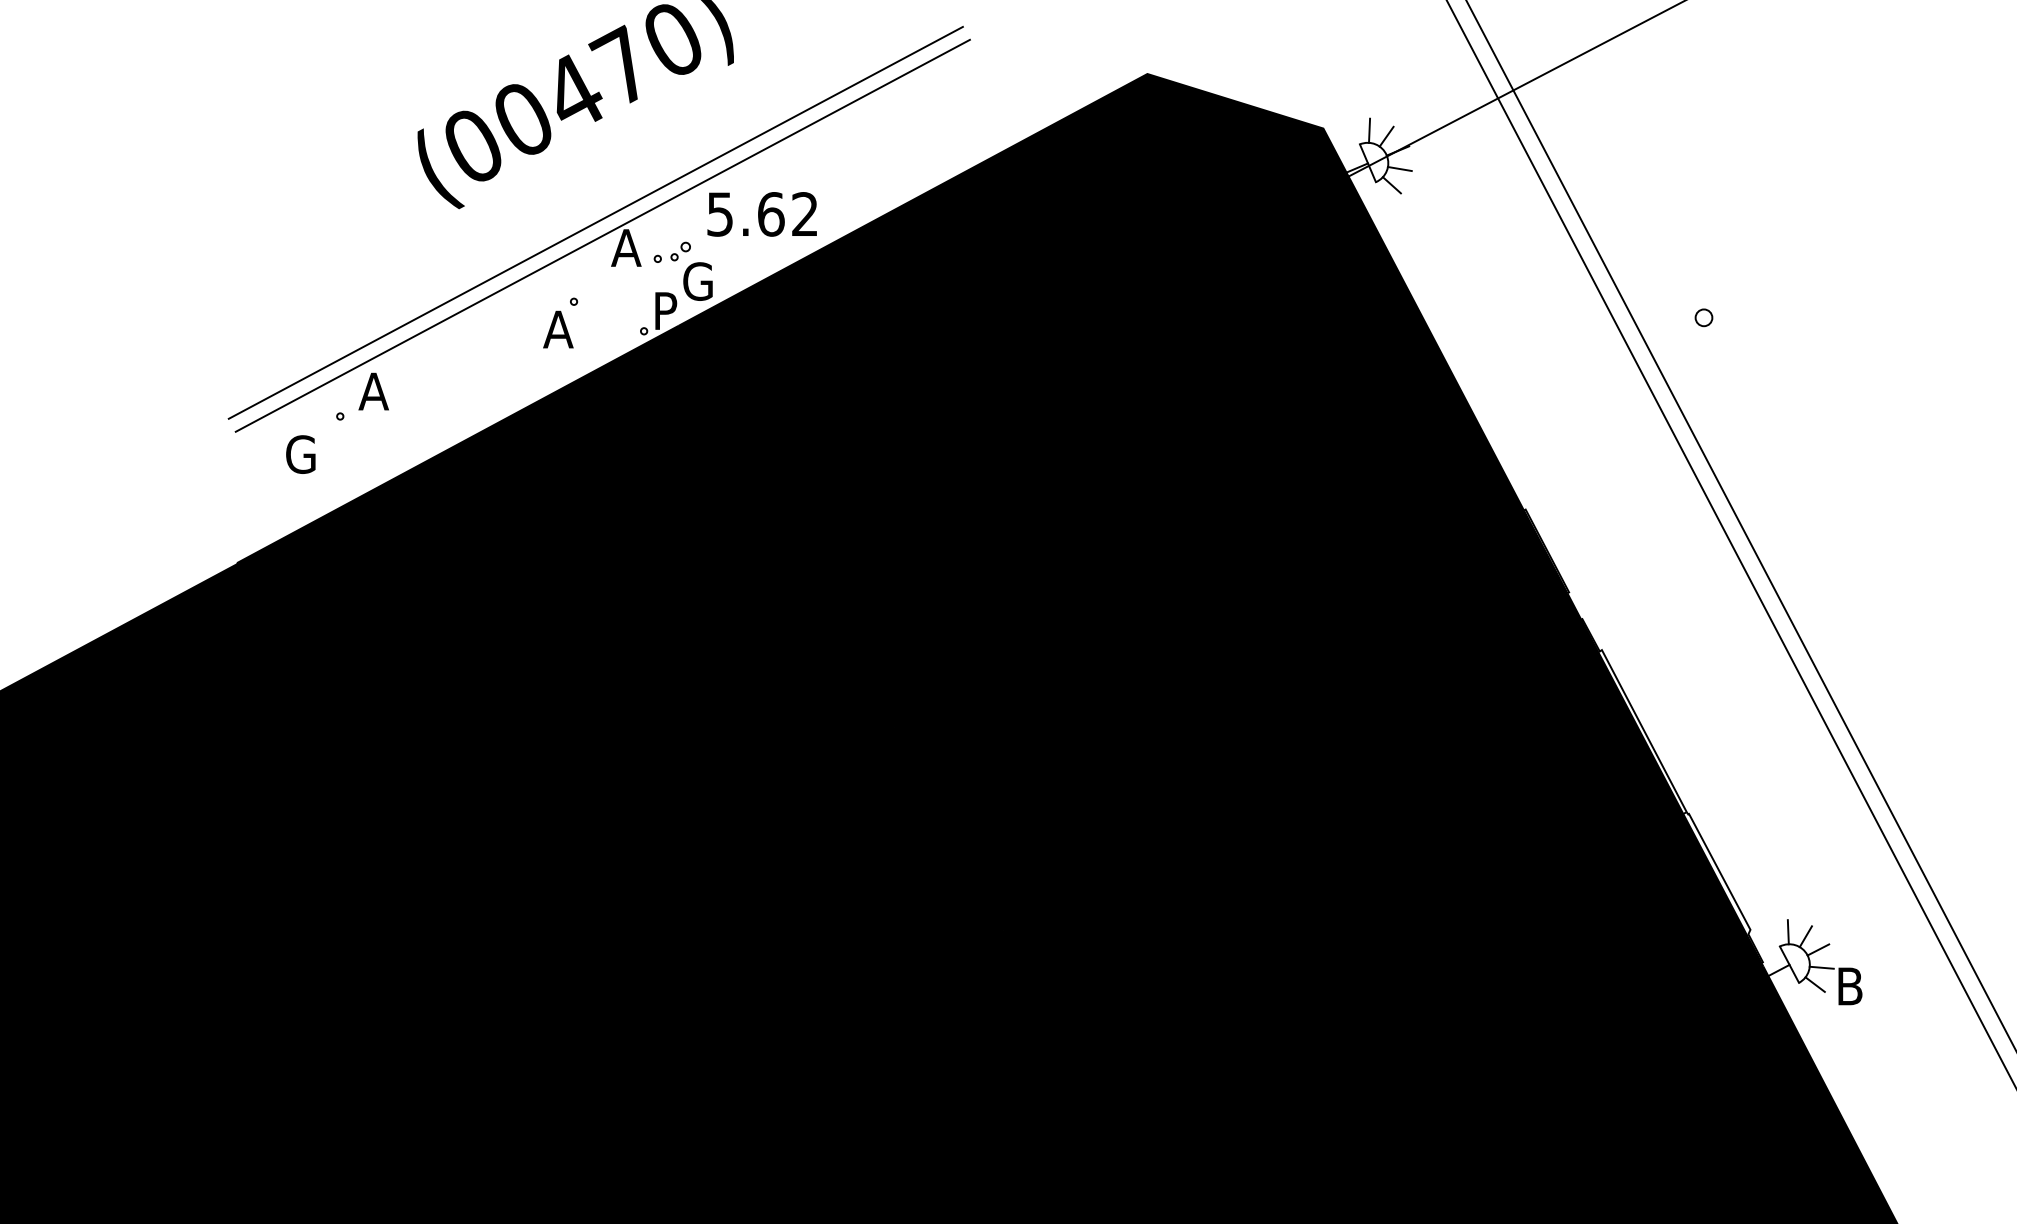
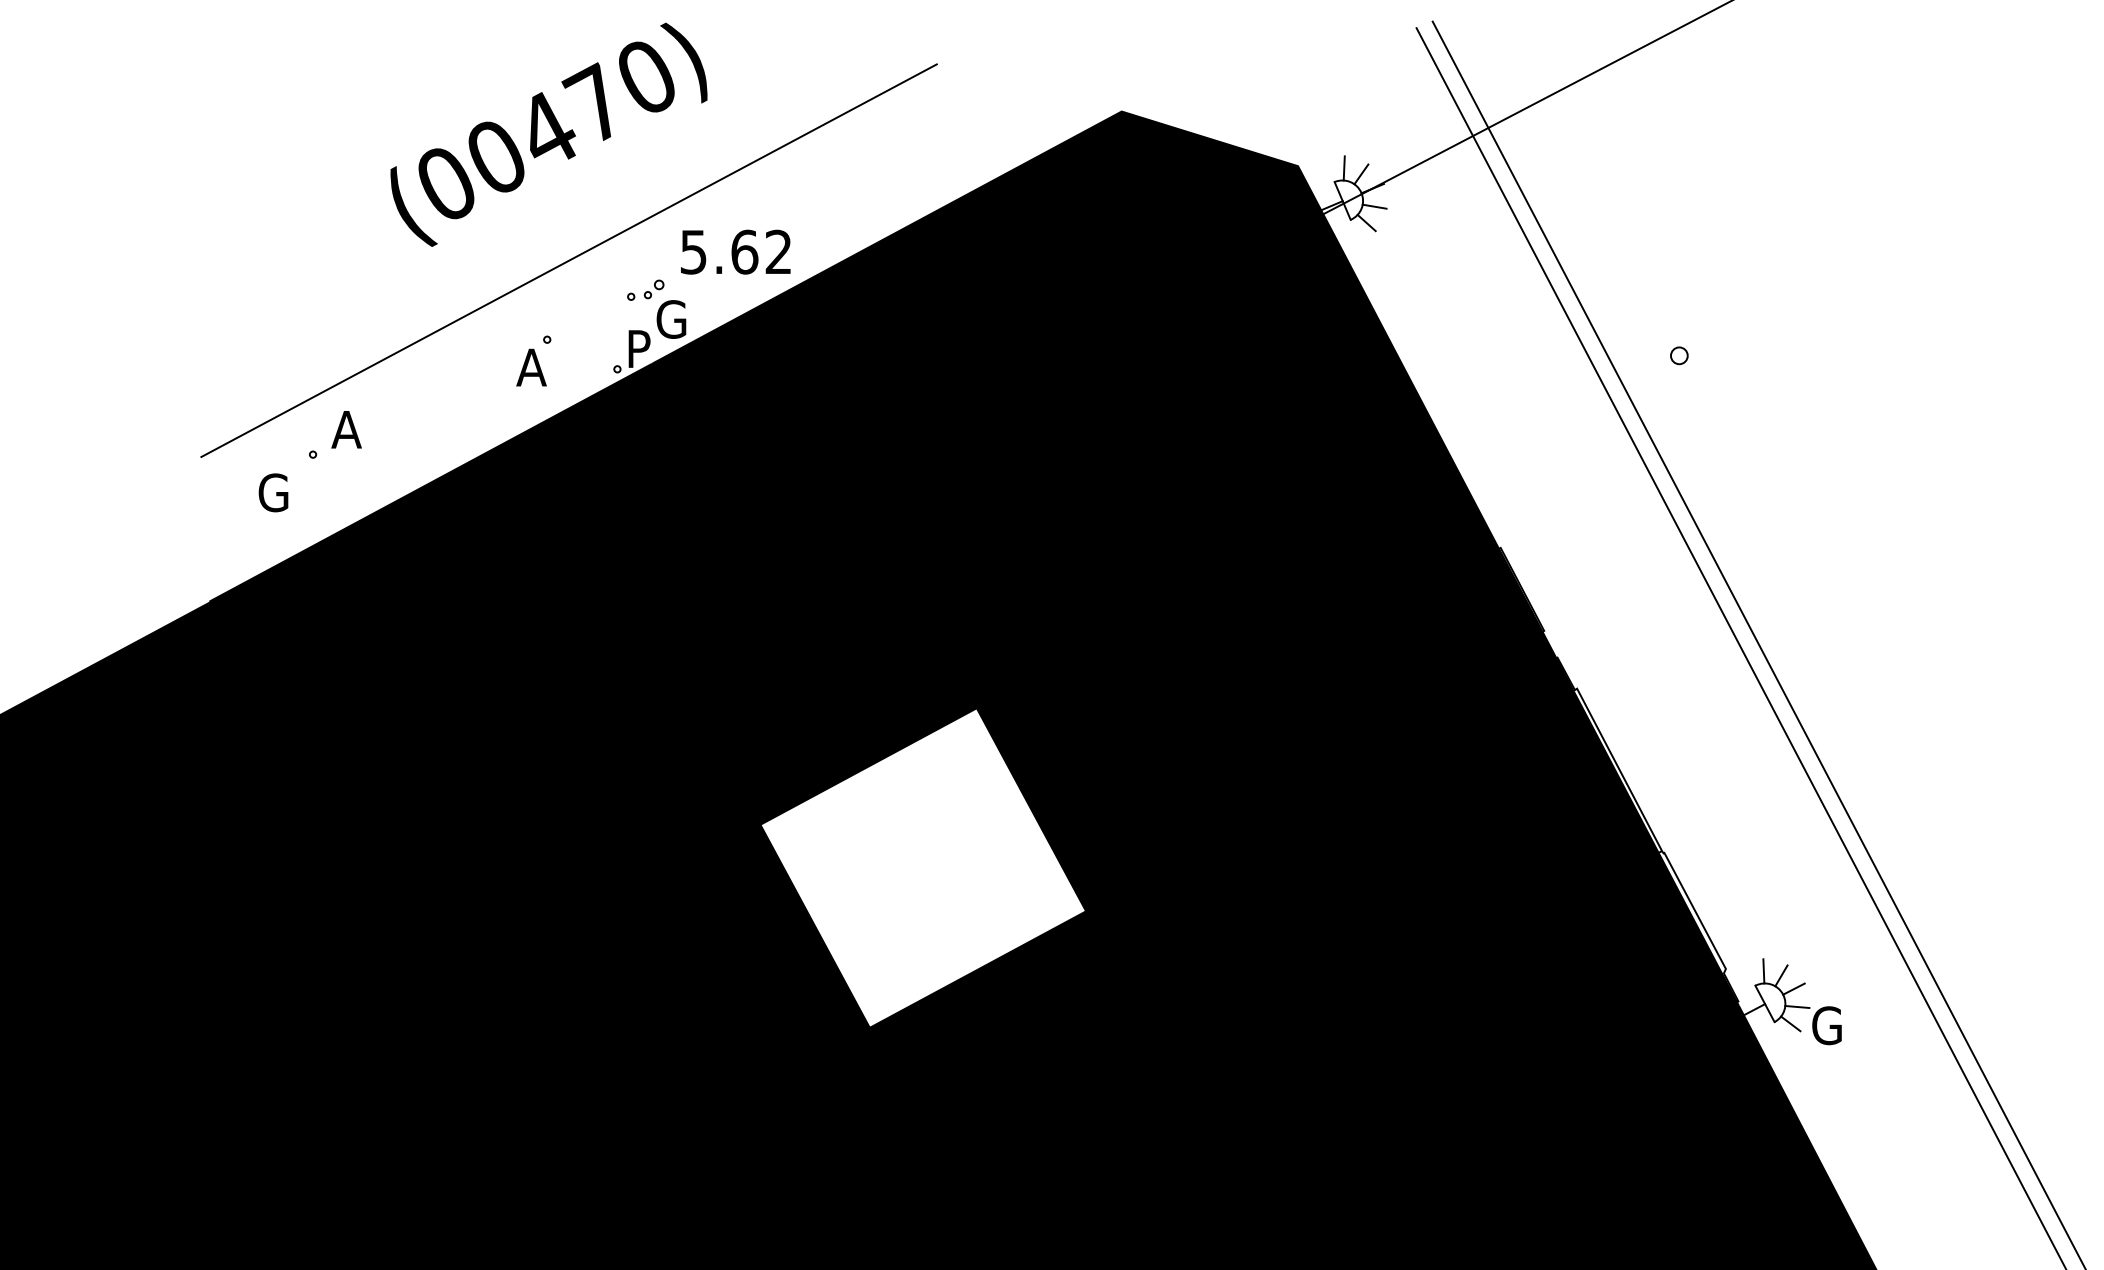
part: (602, 235) -> (575, 273), removed
fill: (949, 828) -> (923, 867), removed
text: (1850, 986) -> (1826, 1025), B -> G

